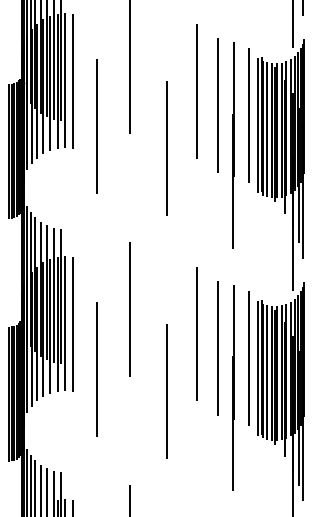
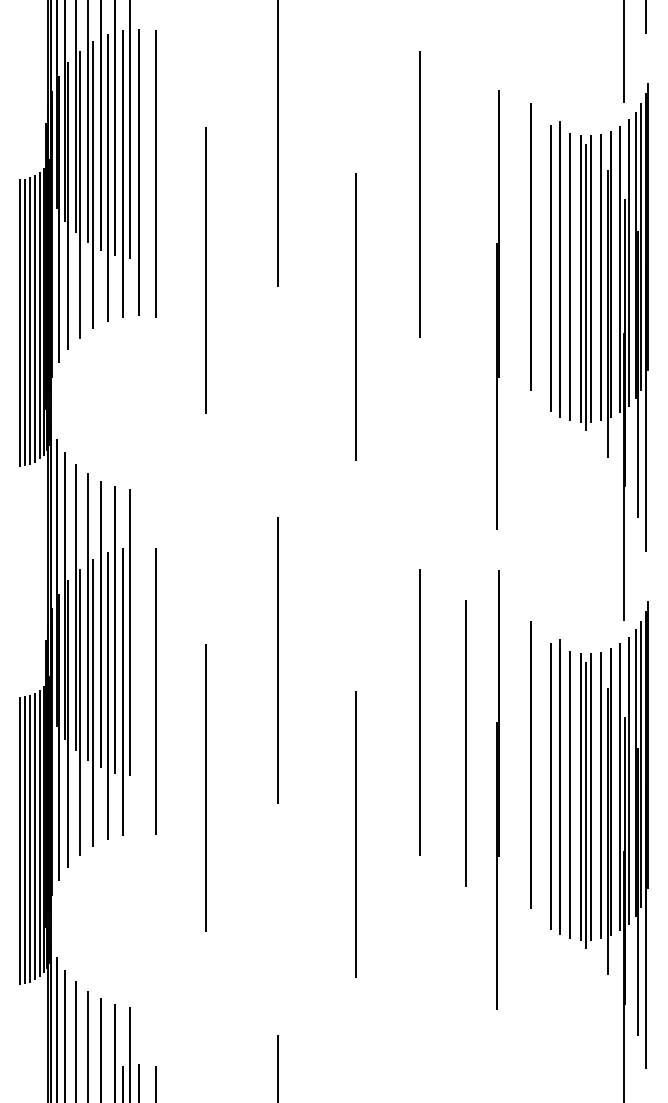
line: (218, 105) -> (466, 225), removed
line: (65, 323) -> (139, 690), removed
line: (233, 387) -> (498, 788), moved

